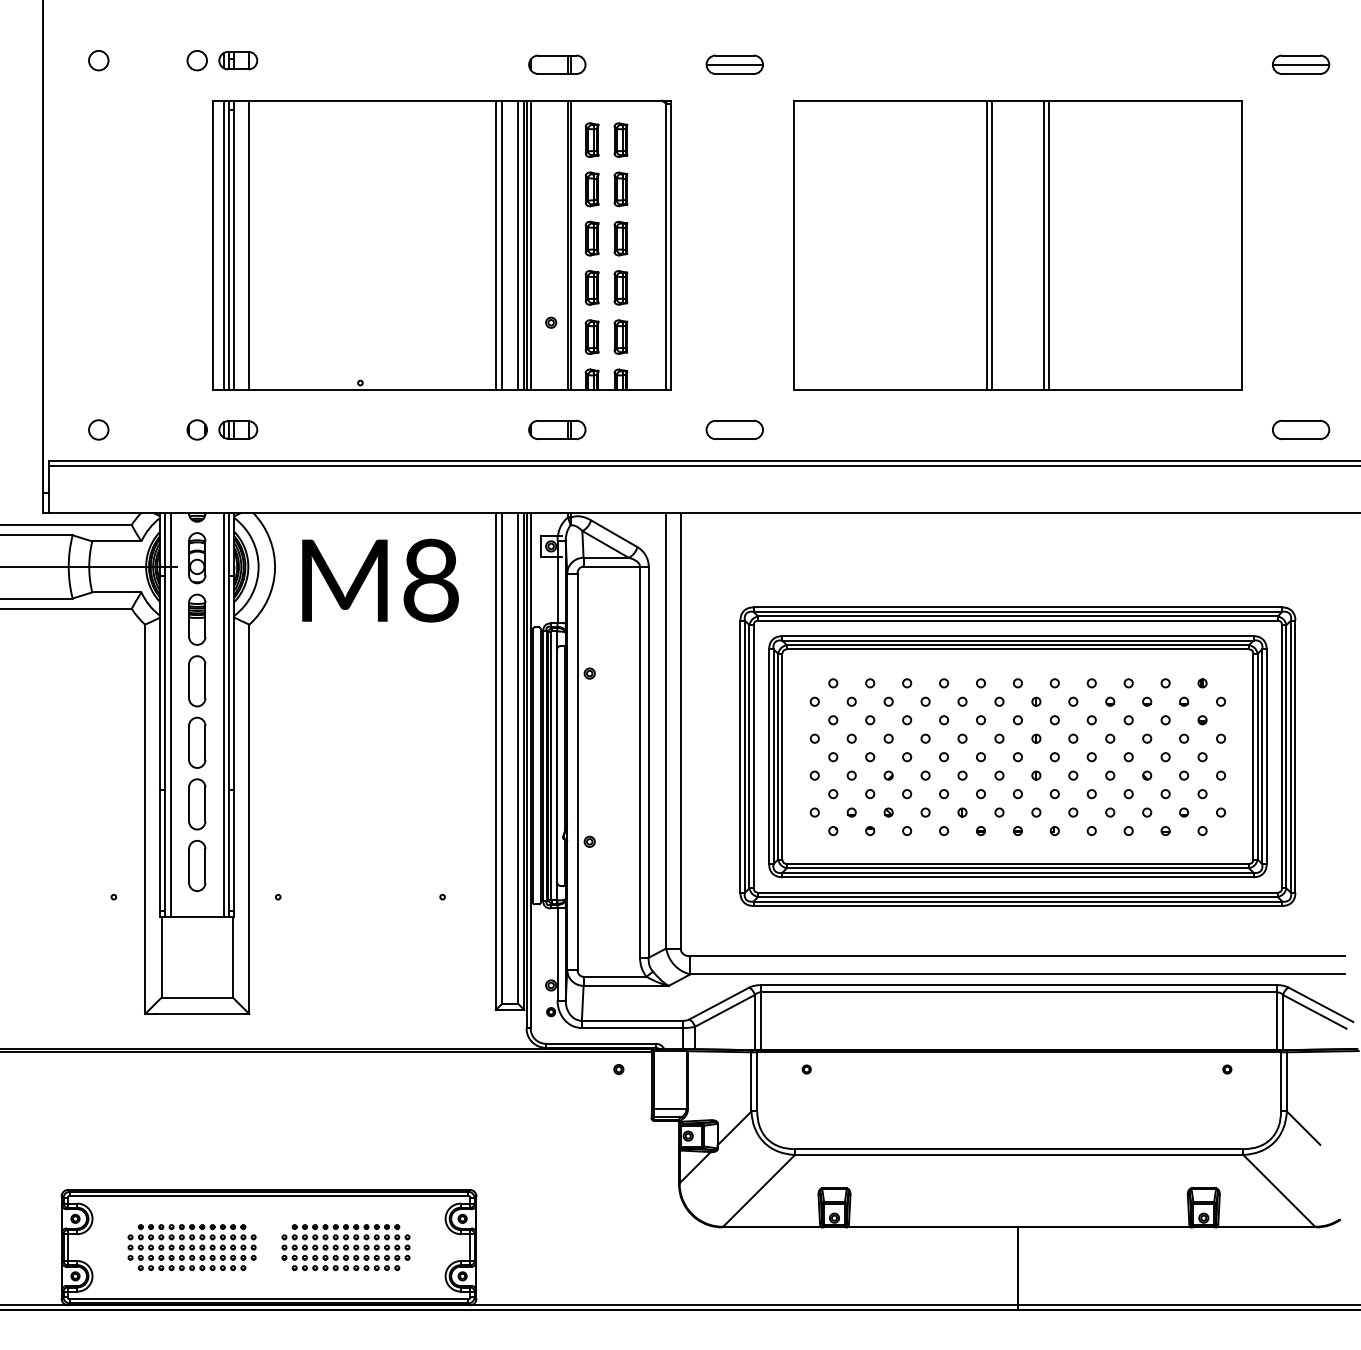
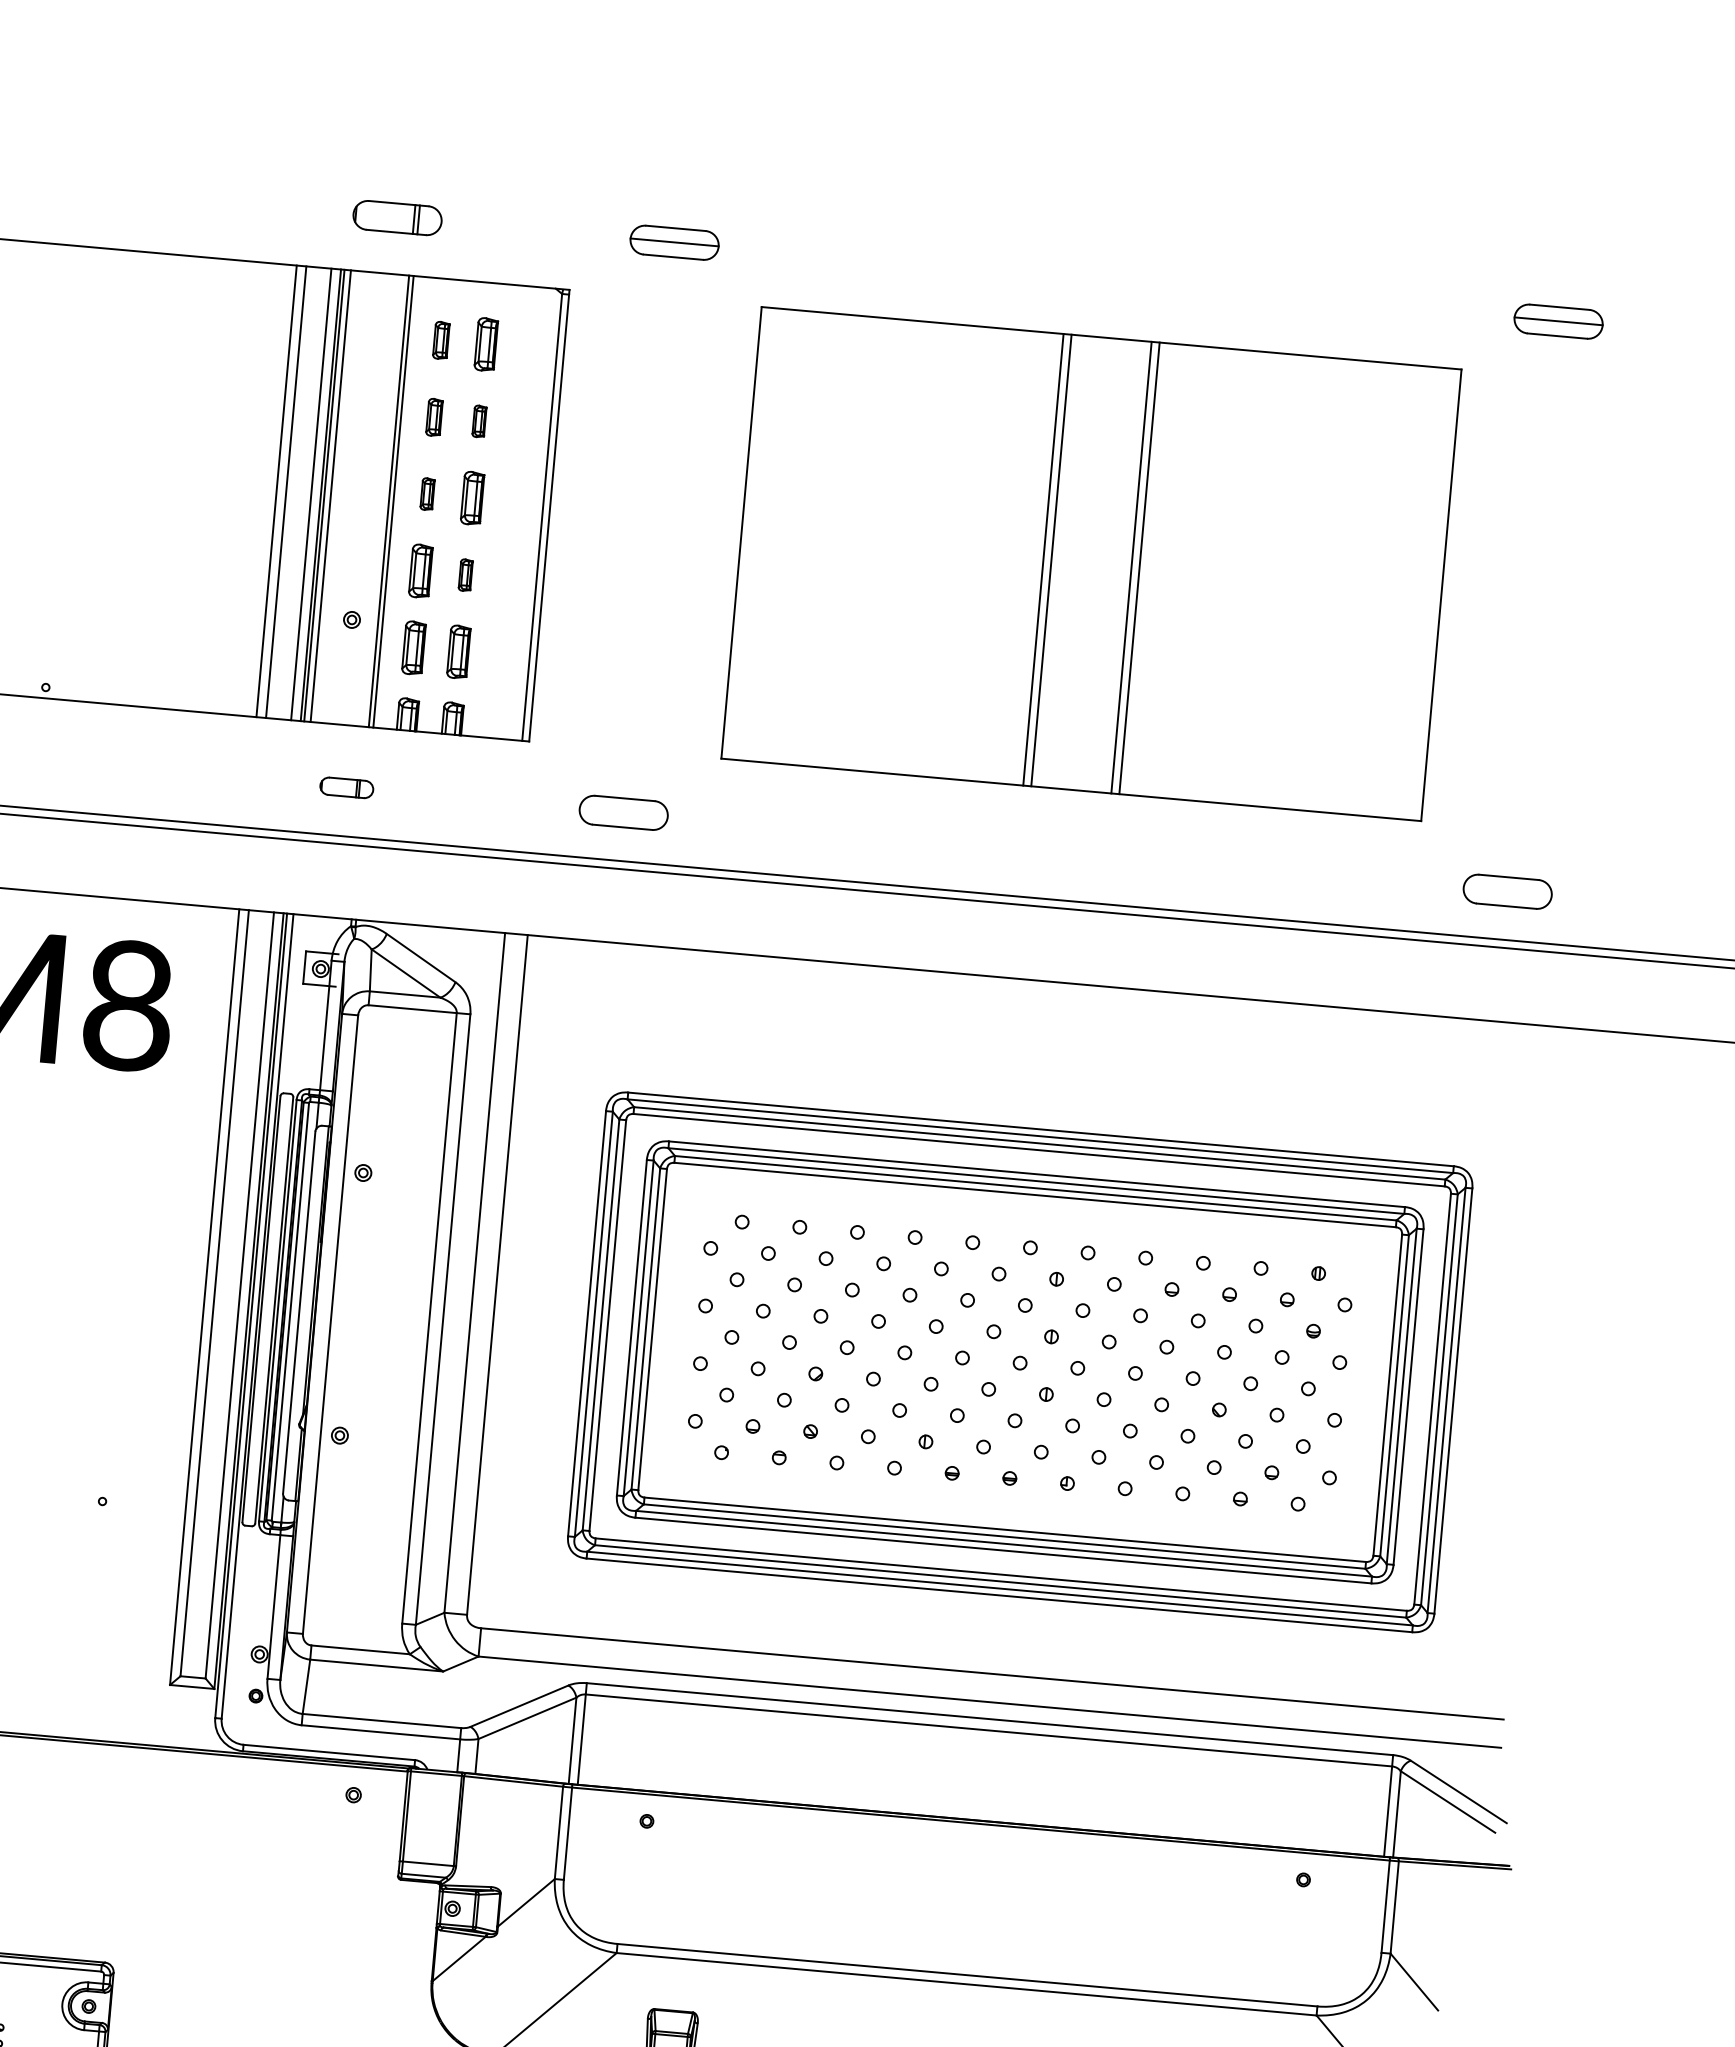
part: (591, 139) -> (440, 339), size x0.7
part: (591, 189) -> (433, 417), size x0.7
part: (620, 189) -> (478, 421), size x0.6
part: (591, 238) -> (426, 494), size x0.6
part: (620, 287) -> (465, 574), size x0.6
part: (557, 429) -> (347, 787), size x0.6

